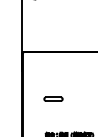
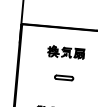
part: (69, 76) -> (66, 52), added
part: (53, 98) -> (64, 77), moved

